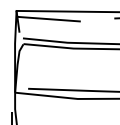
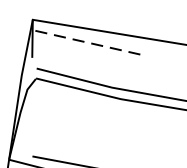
line: (48, 19) -> (85, 42), solid -> dashed

